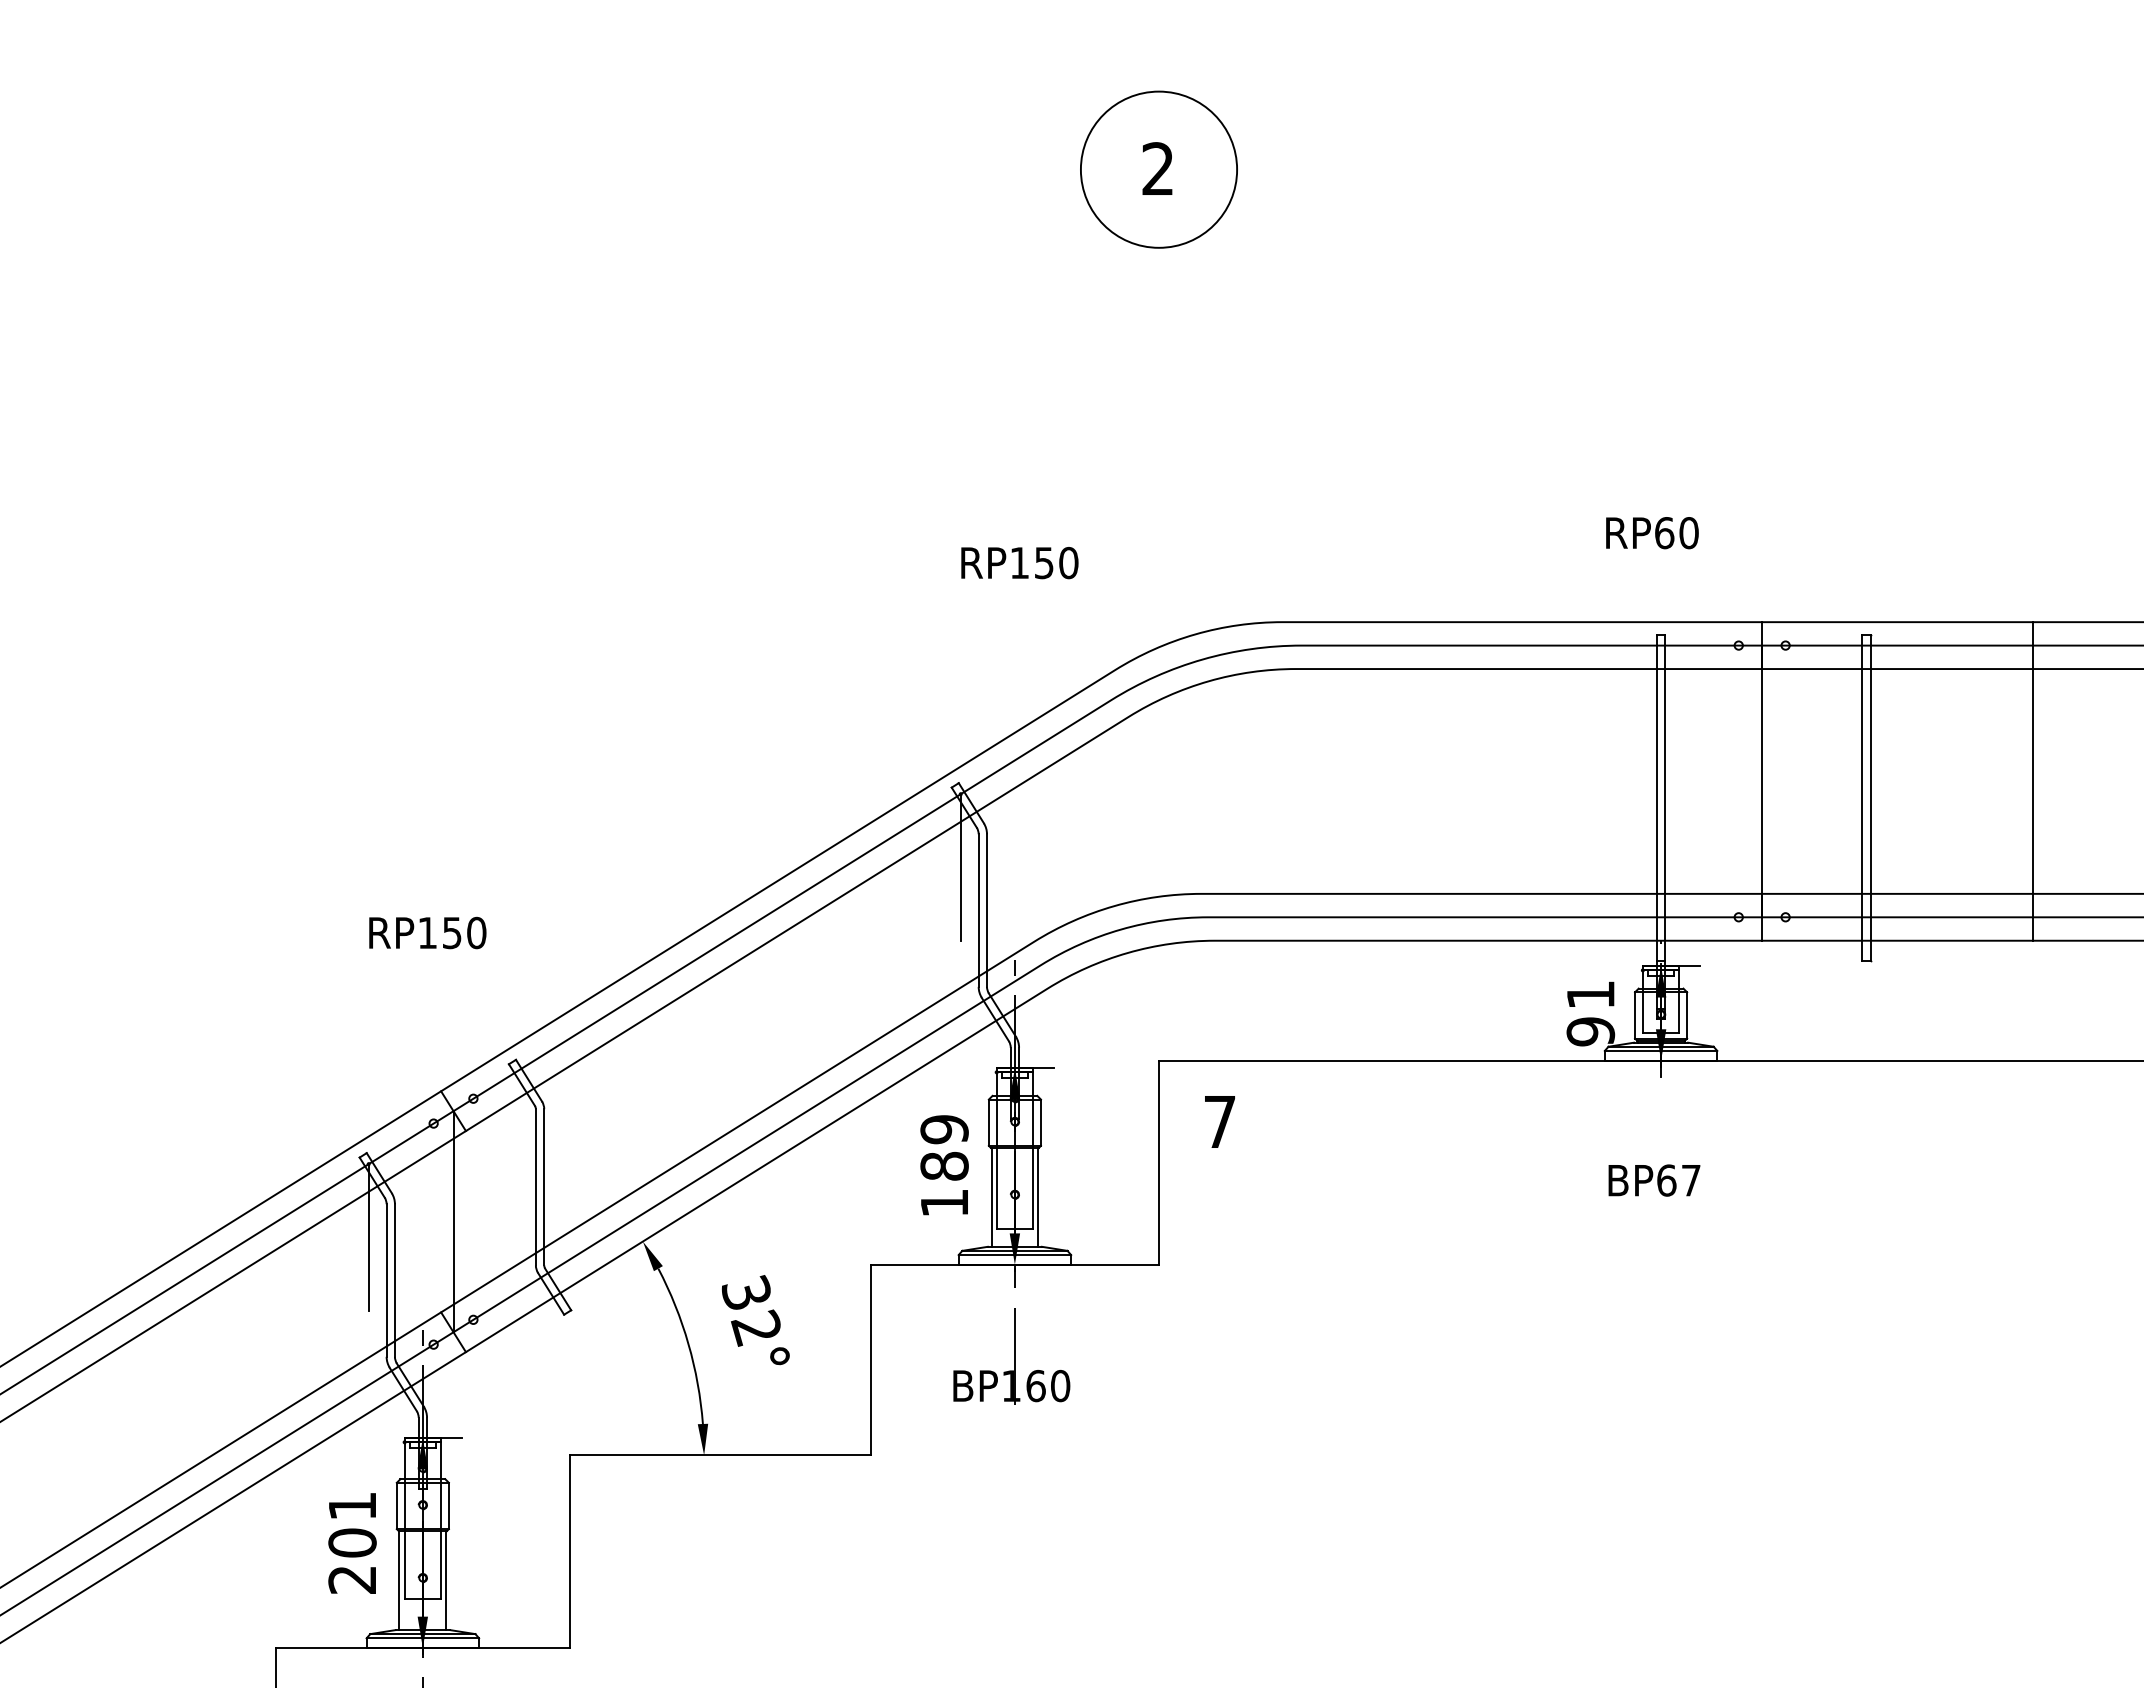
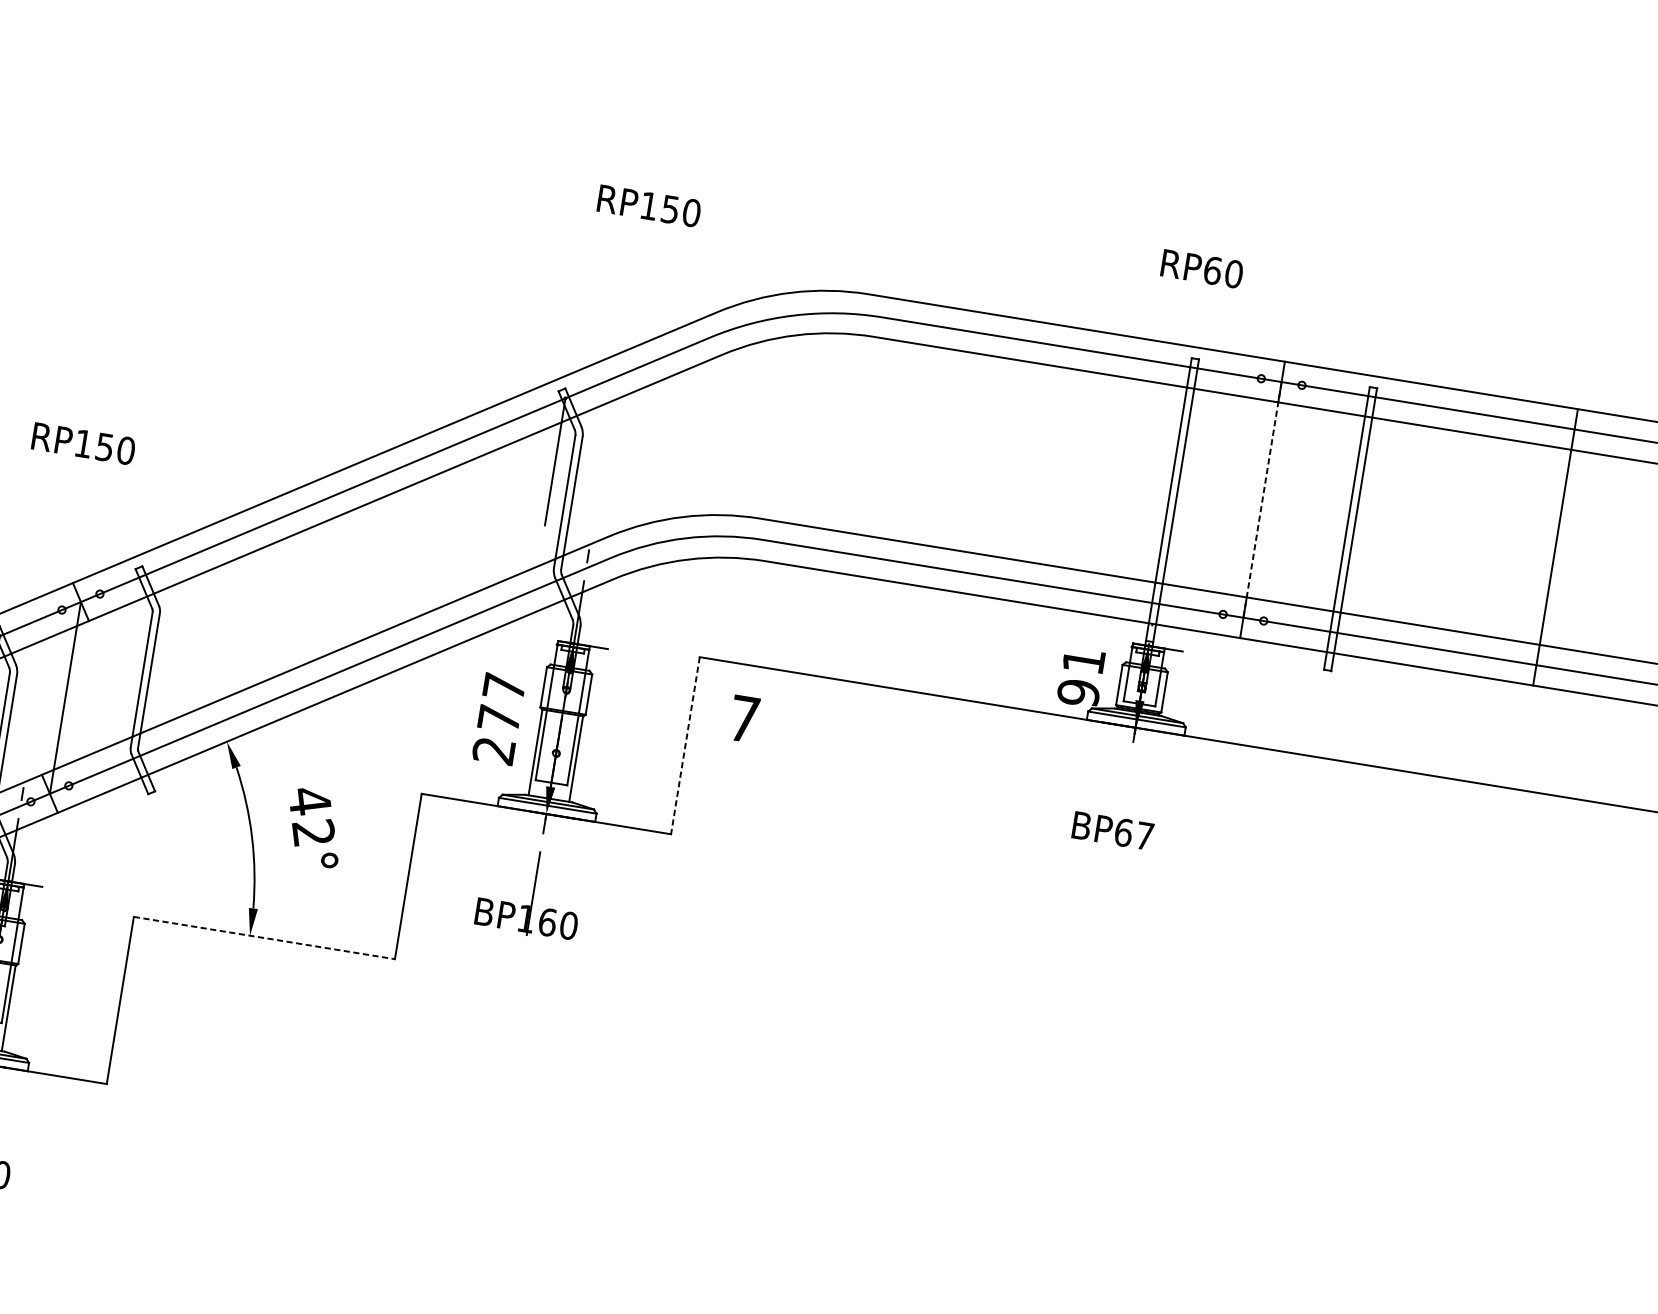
line: (1762, 781) -> (1262, 499), solid -> dashed
line: (2032, 781) -> (1555, 547), moved
line: (1158, 1163) -> (685, 746), solid -> dashed
text: (944, 1166) -> (499, 719), 189 -> 277
text: (746, 1292) -> (309, 800), 32° -> 42°
line: (721, 1455) -> (265, 938), solid -> dashed

